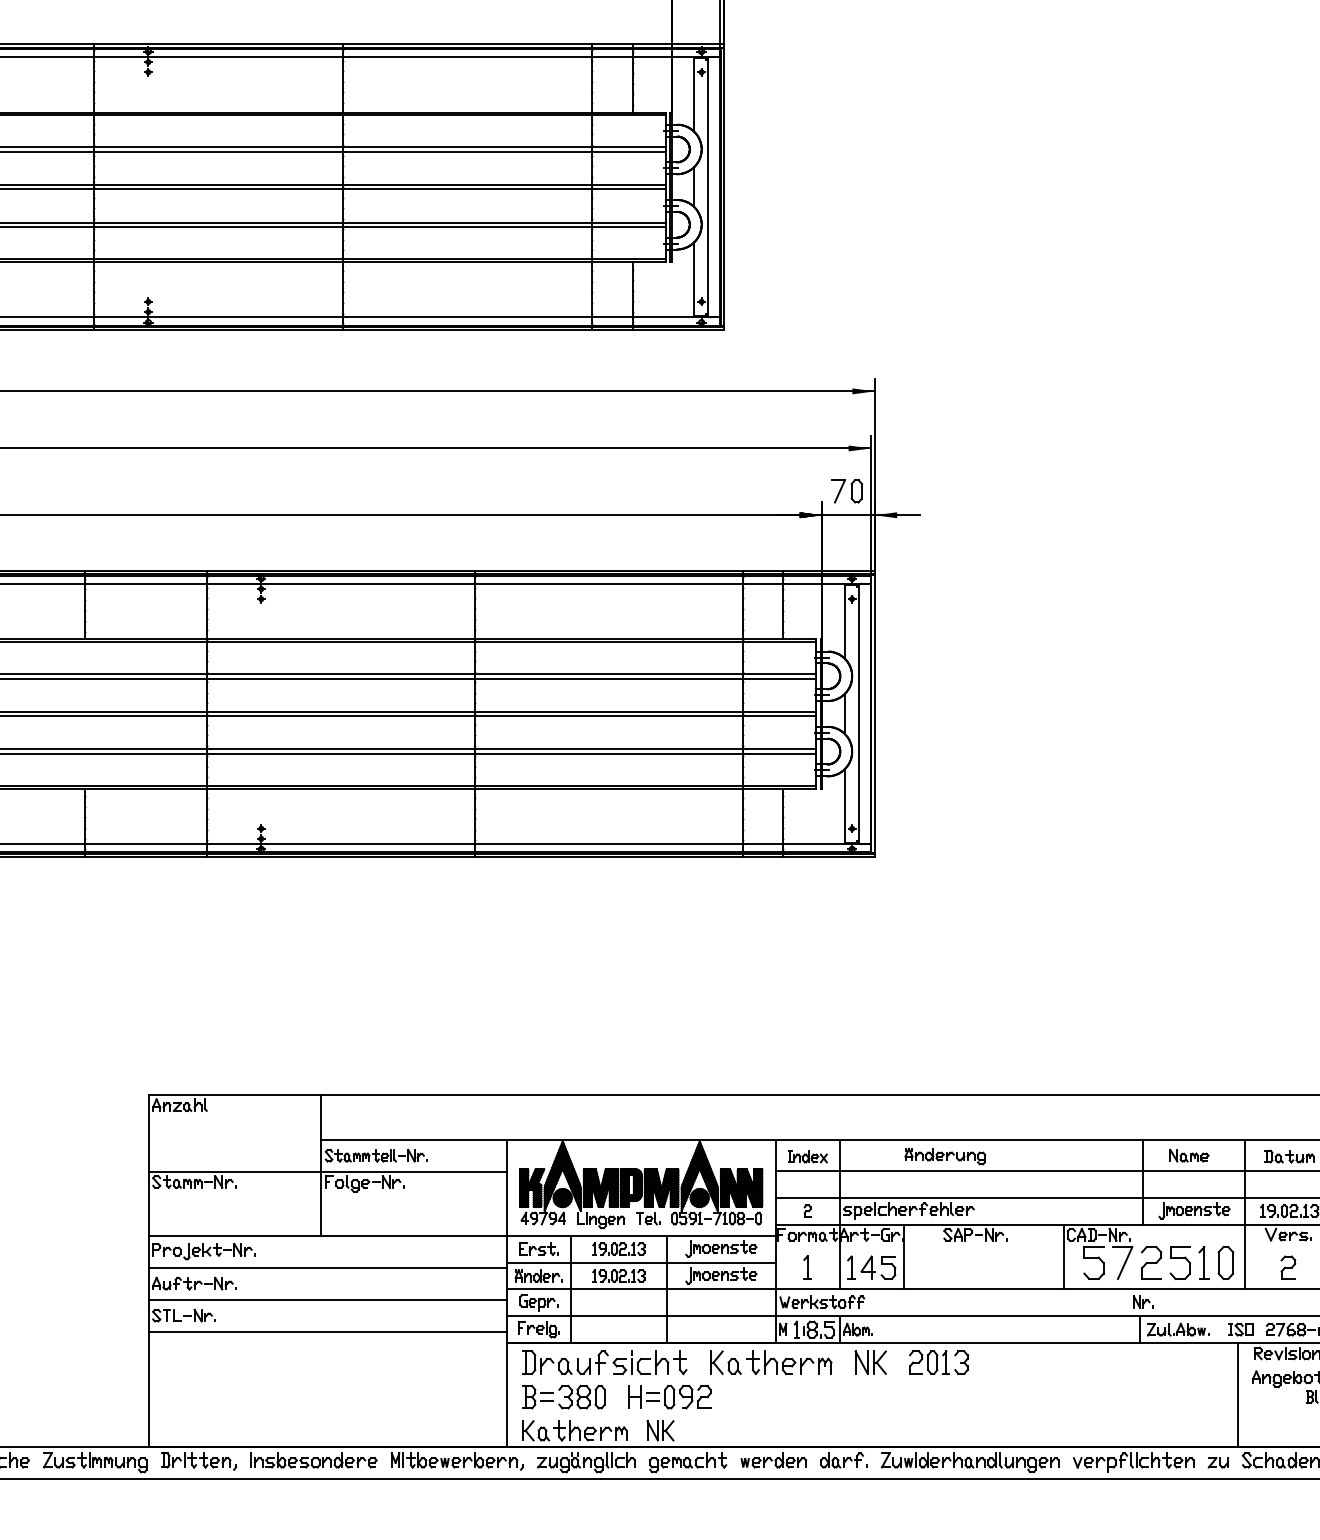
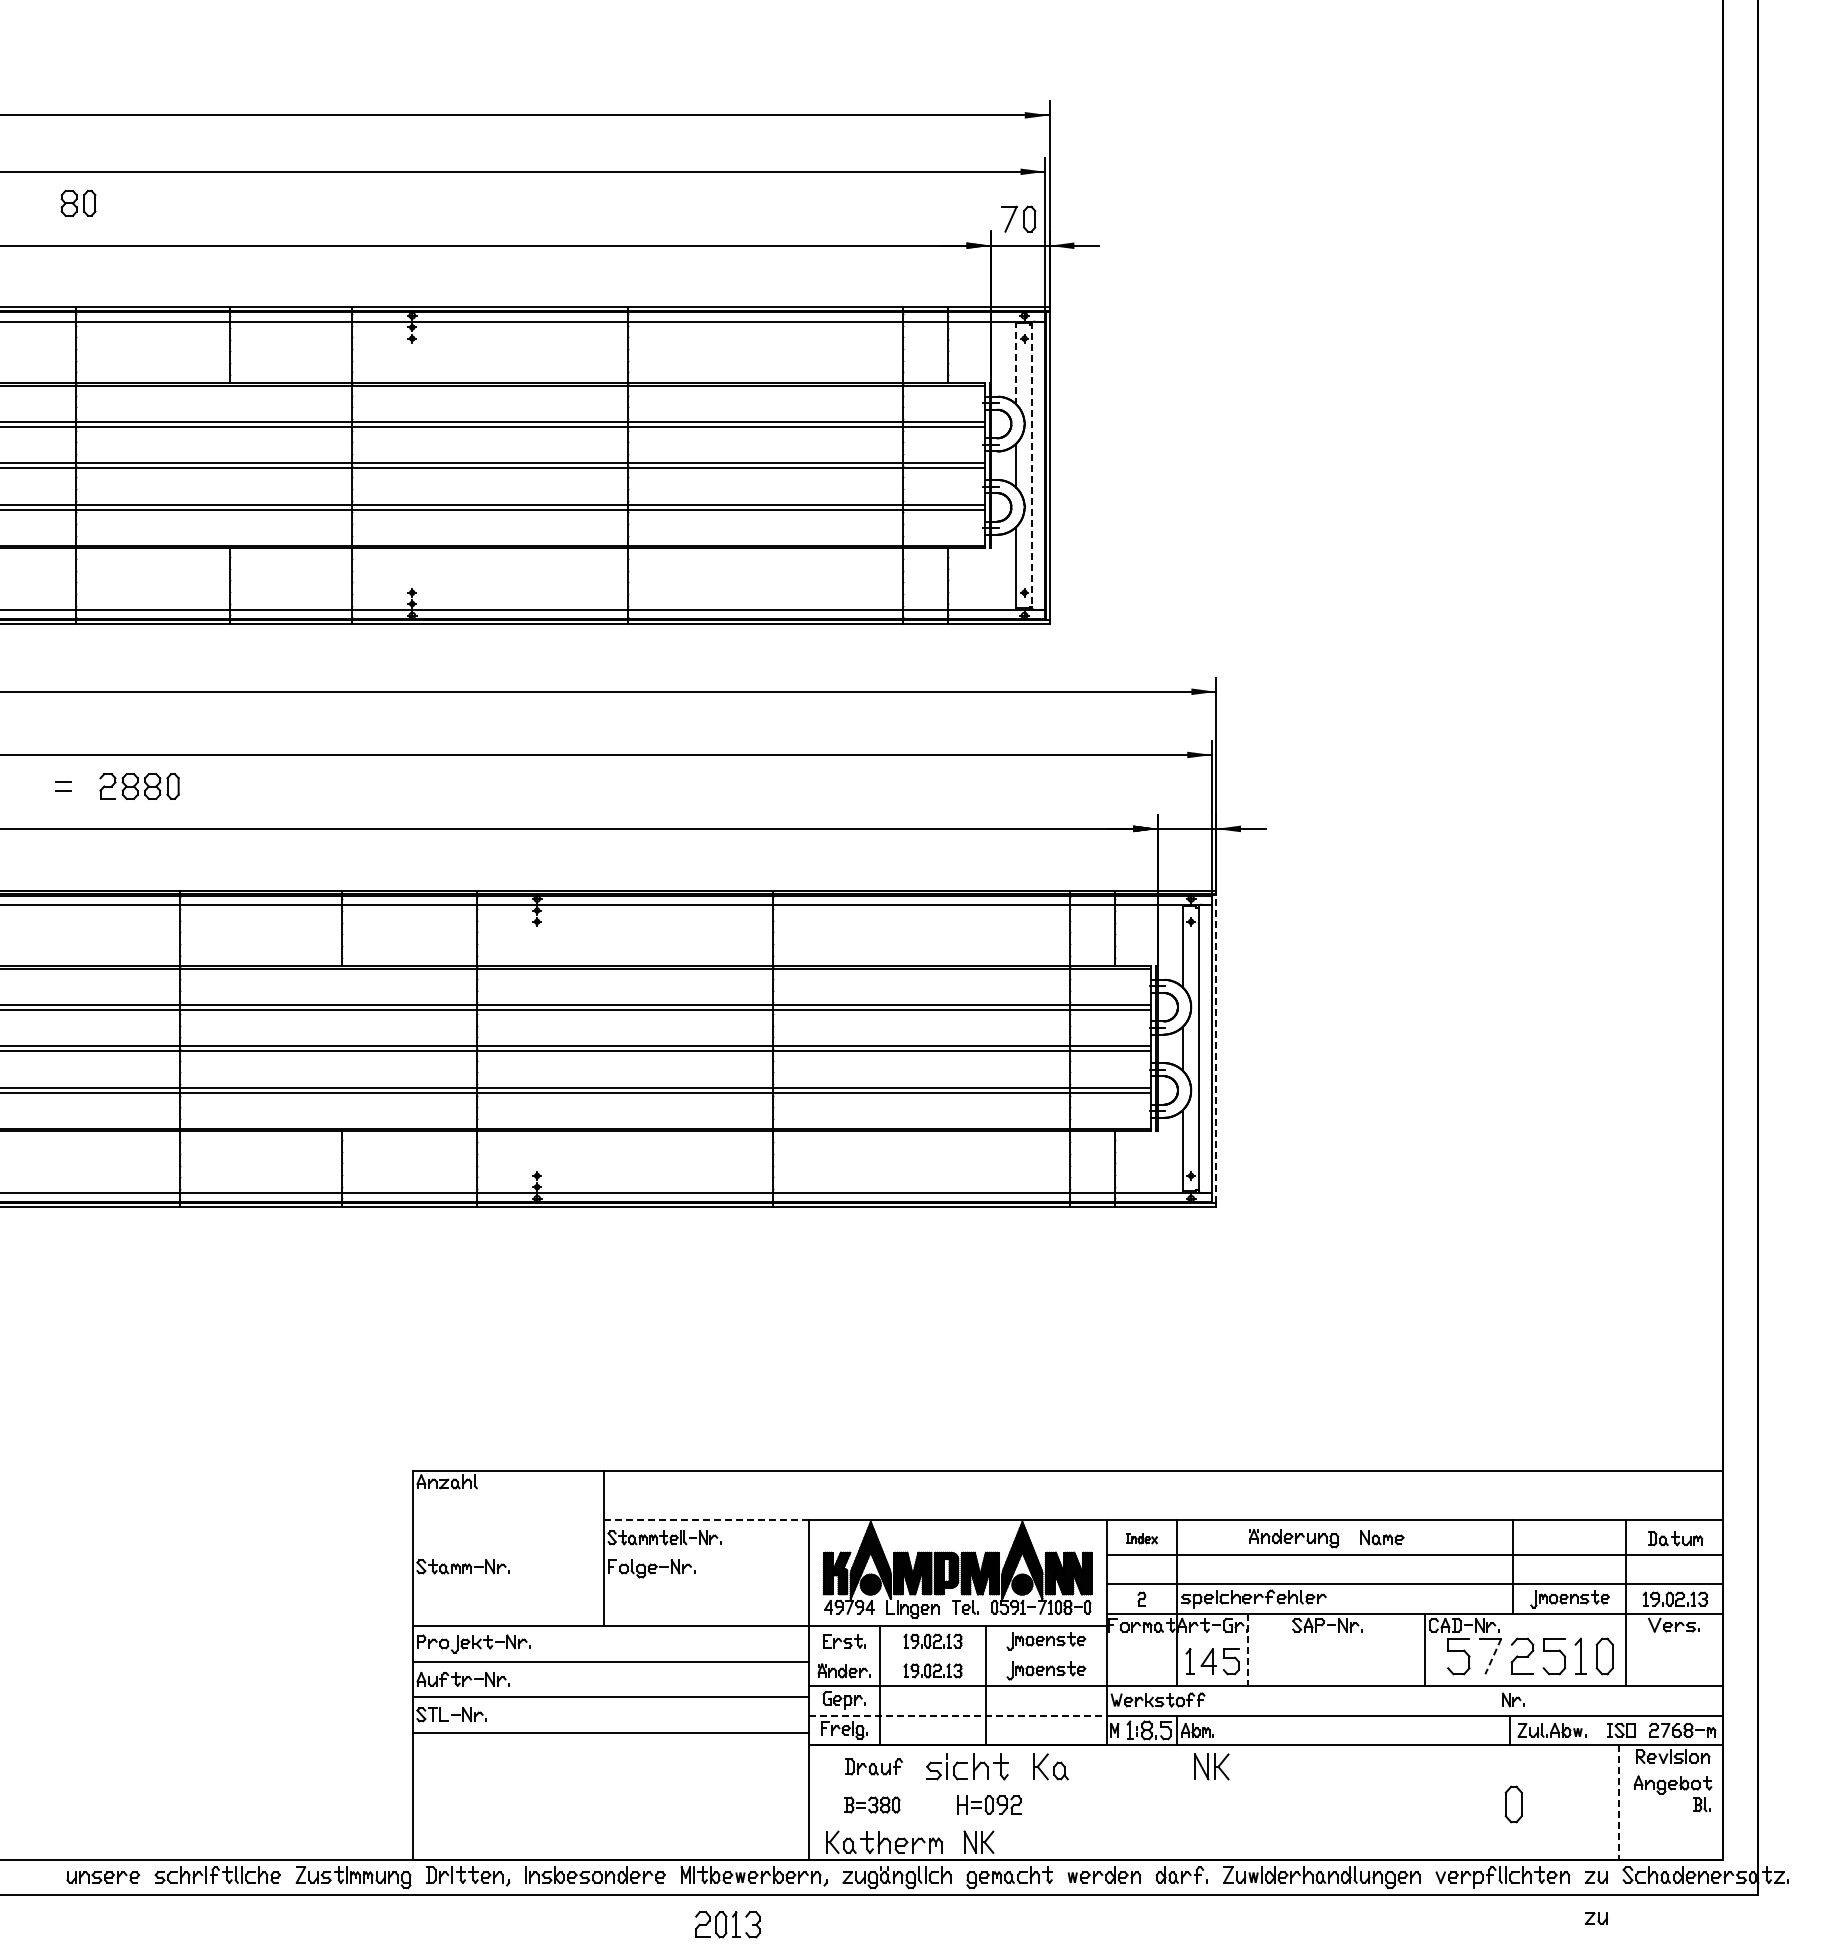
line: (694, 94) -> (1016, 363), solid -> dashed
line: (708, 186) -> (1032, 465), solid -> dashed
part: (846, 490) -> (1184, 801), removed
line: (875, 713) -> (1216, 1048), solid -> dashed
line: (414, 1140) -> (706, 1520), solid -> dashed
part: (1189, 1155) -> (1382, 1537), moved
part: (808, 1156) -> (1142, 1538), size x0.7
line: (327, 1171) -> (610, 1555), removed
line: (903, 1256) -> (1248, 1649), solid -> dashed
line: (641, 1262) -> (957, 1656), removed
line: (1125, 1262) -> (1493, 1656), solid -> dashed
part: (807, 1267) -> (1141, 1661), removed
part: (1287, 1267) -> (1673, 1661), removed
line: (641, 1316) -> (957, 1715), solid -> dashed
part: (565, 1362) -> (873, 1766), size x0.6
part: (789, 1362) -> (1121, 1766), removed
part: (938, 1362) -> (727, 1924), moved
line: (1238, 1395) -> (1618, 1803), solid -> dashed
part: (564, 1396) -> (872, 1804), size x0.6
part: (669, 1396) -> (989, 1804), size x0.7
part: (1143, 1396) -> (1513, 1804), added
part: (1218, 1499) -> (1596, 1918), added

